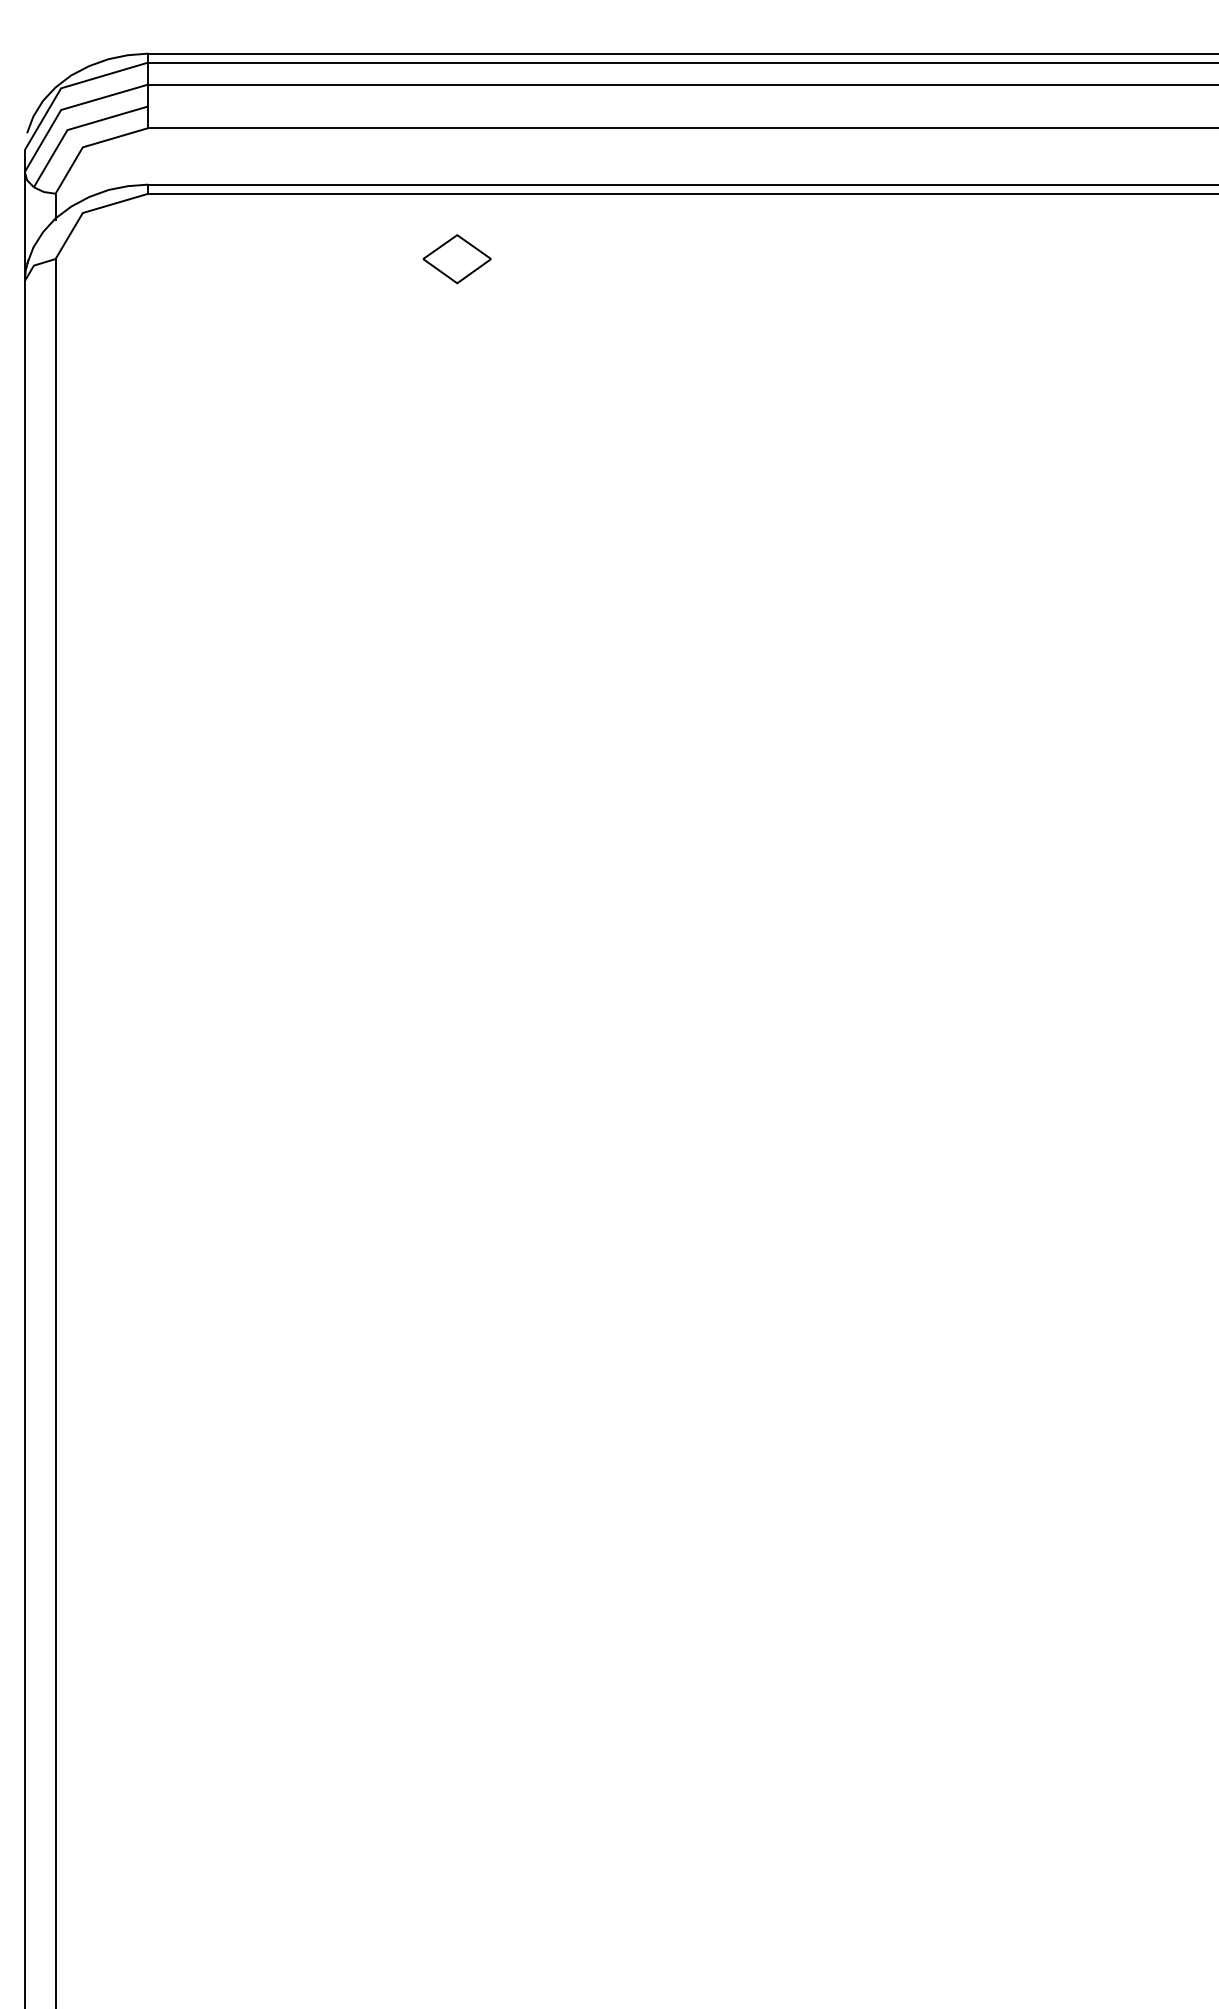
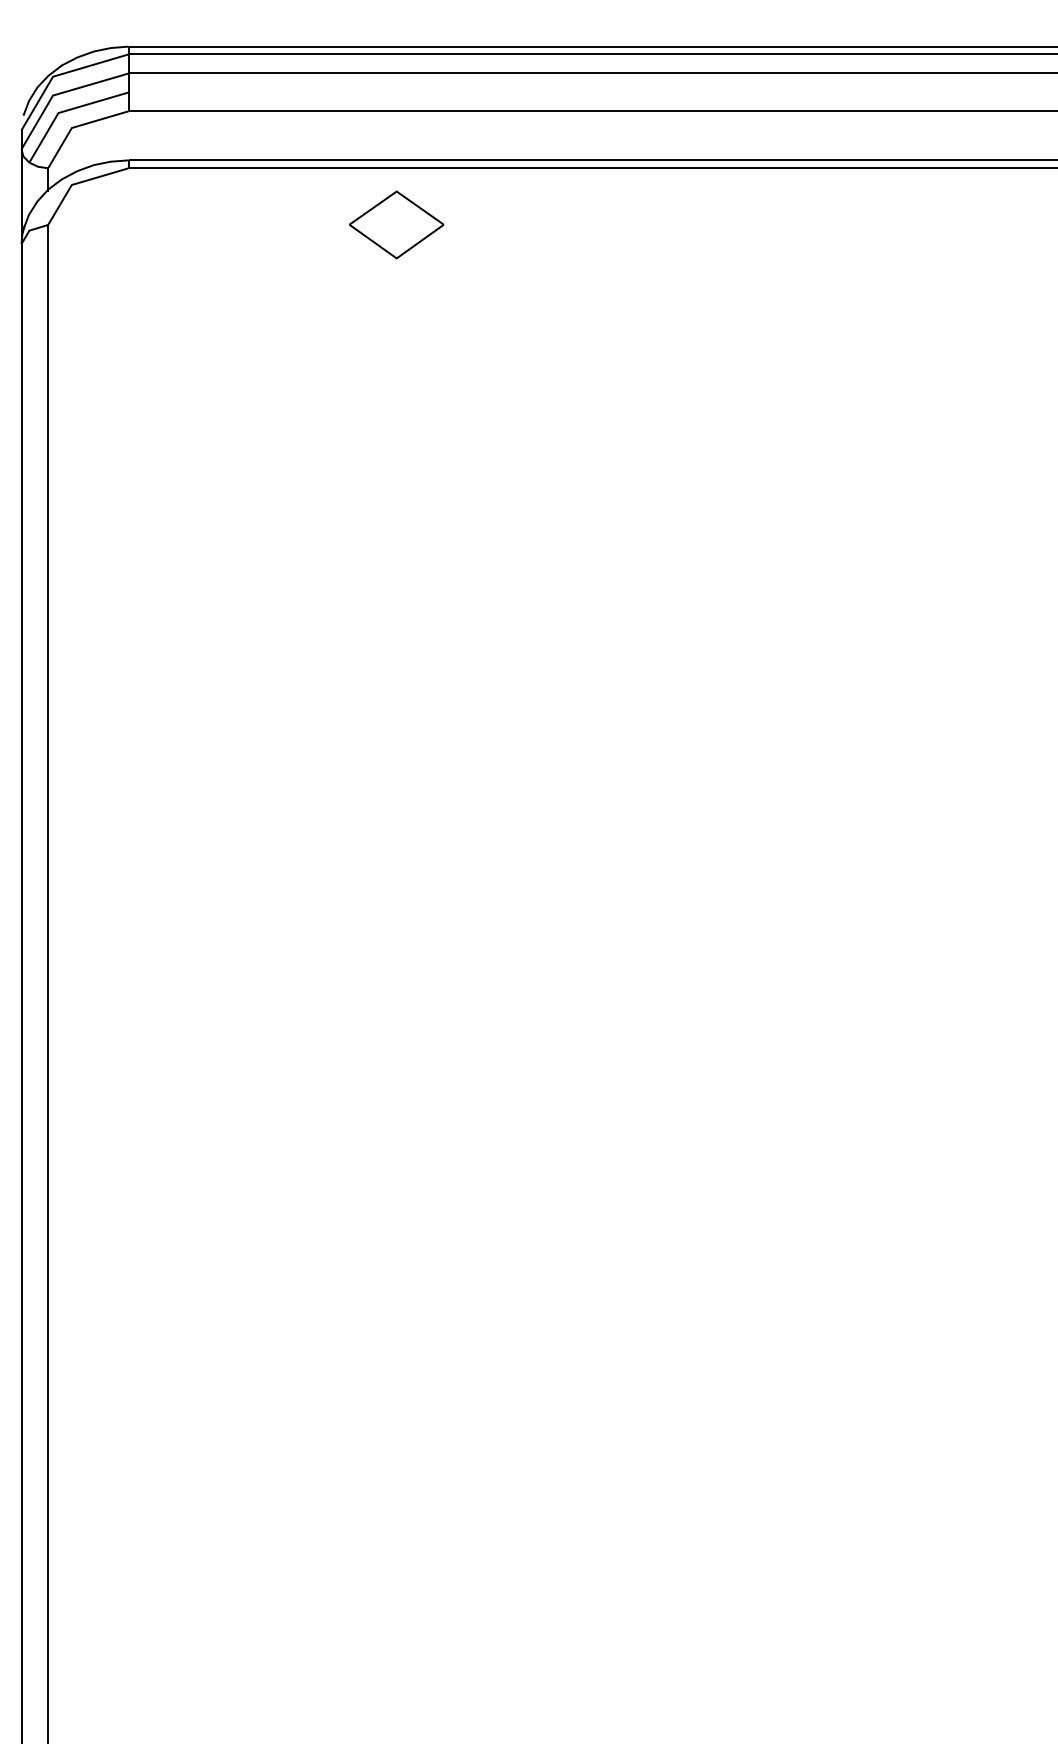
part: (457, 259) -> (397, 225), size x1.6

